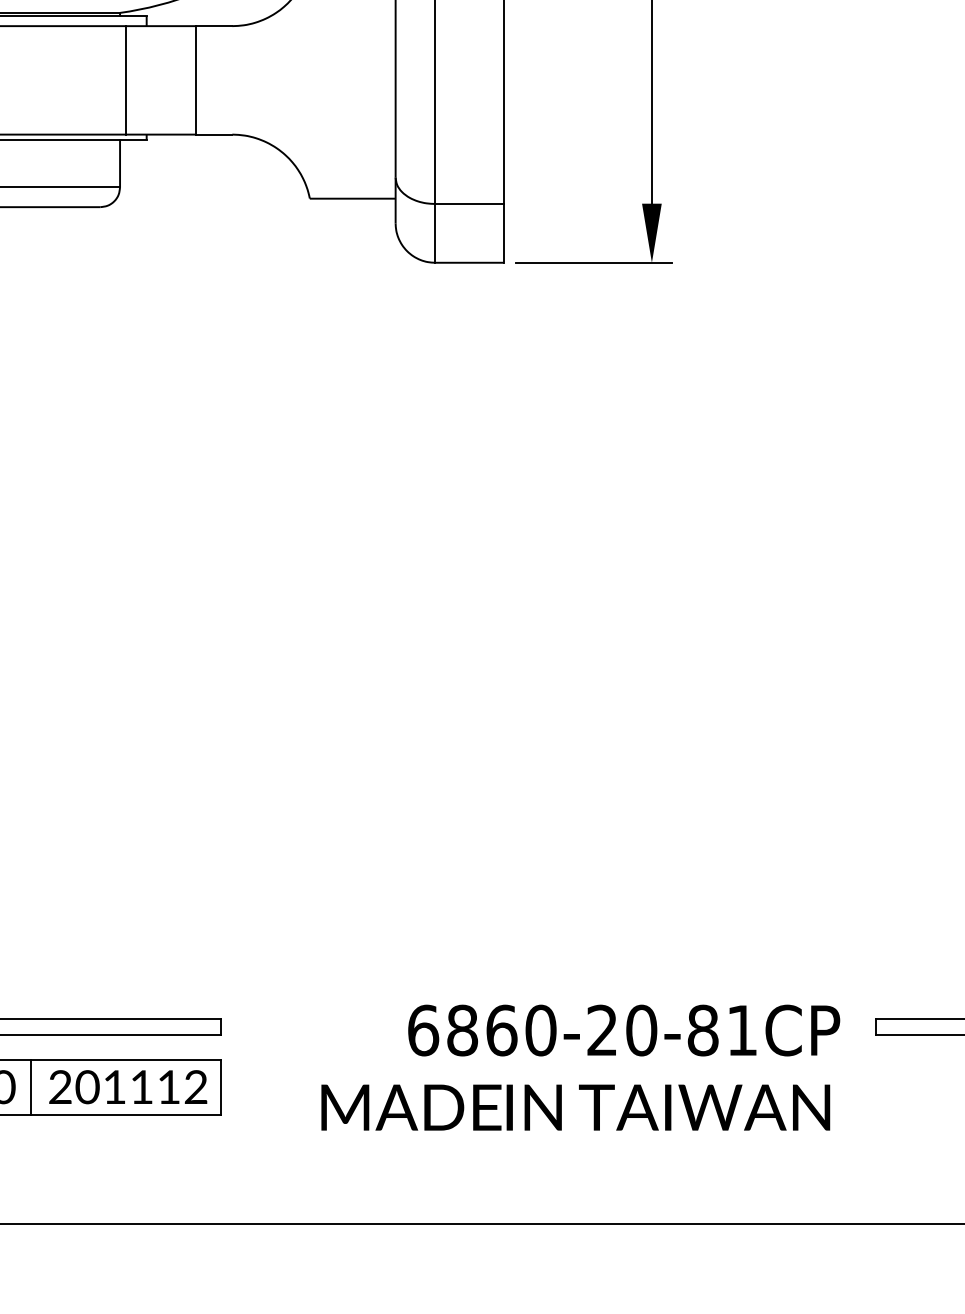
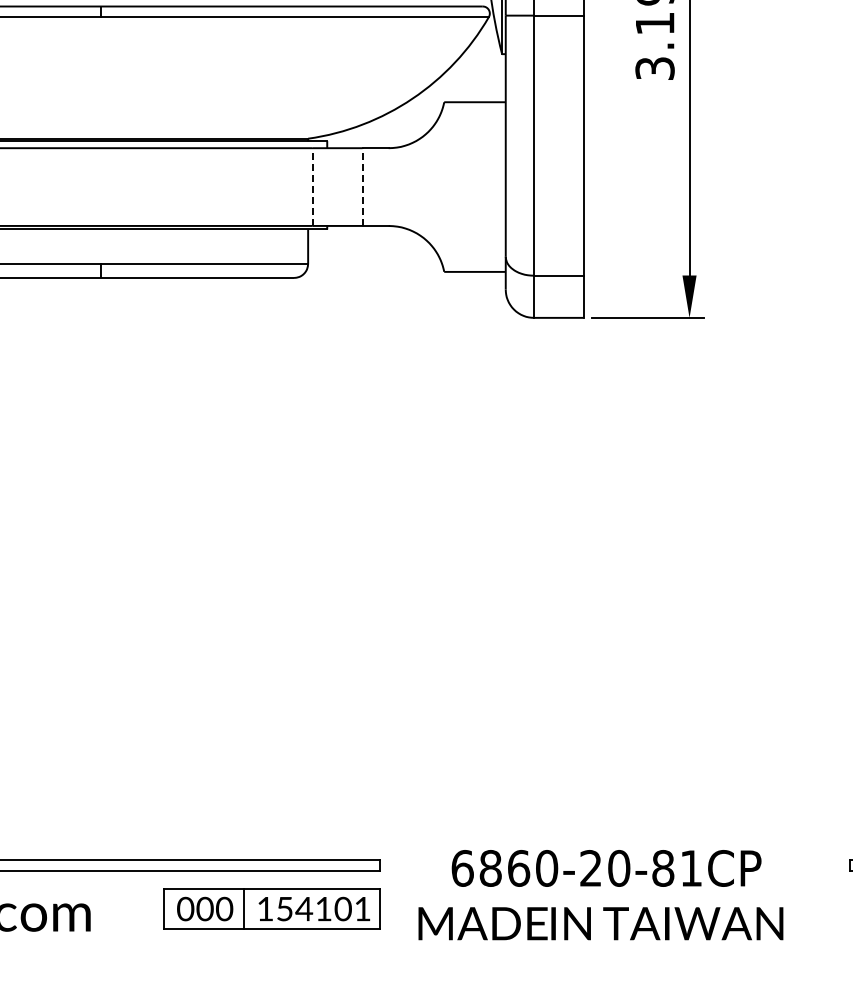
line: (126, 80) -> (312, 187), solid -> dashed
line: (195, 80) -> (362, 187), solid -> dashed
text: (623, 1030) -> (606, 868), moved
text: (127, 1086) -> (313, 908), 201112 -> 154101
text: (575, 1107) -> (600, 923), moved

